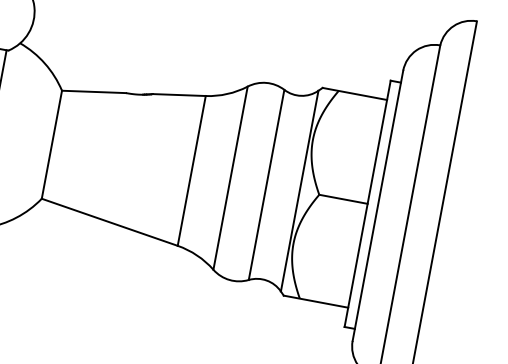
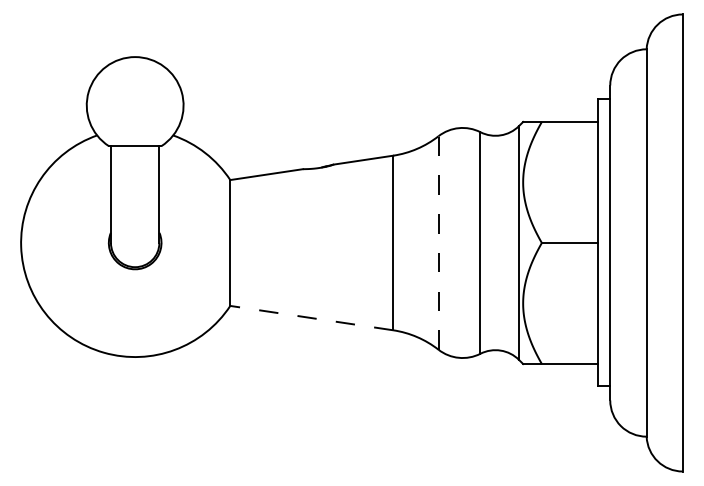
line: (230, 178) -> (438, 243), solid -> dashed
line: (109, 222) -> (311, 318), solid -> dashed

